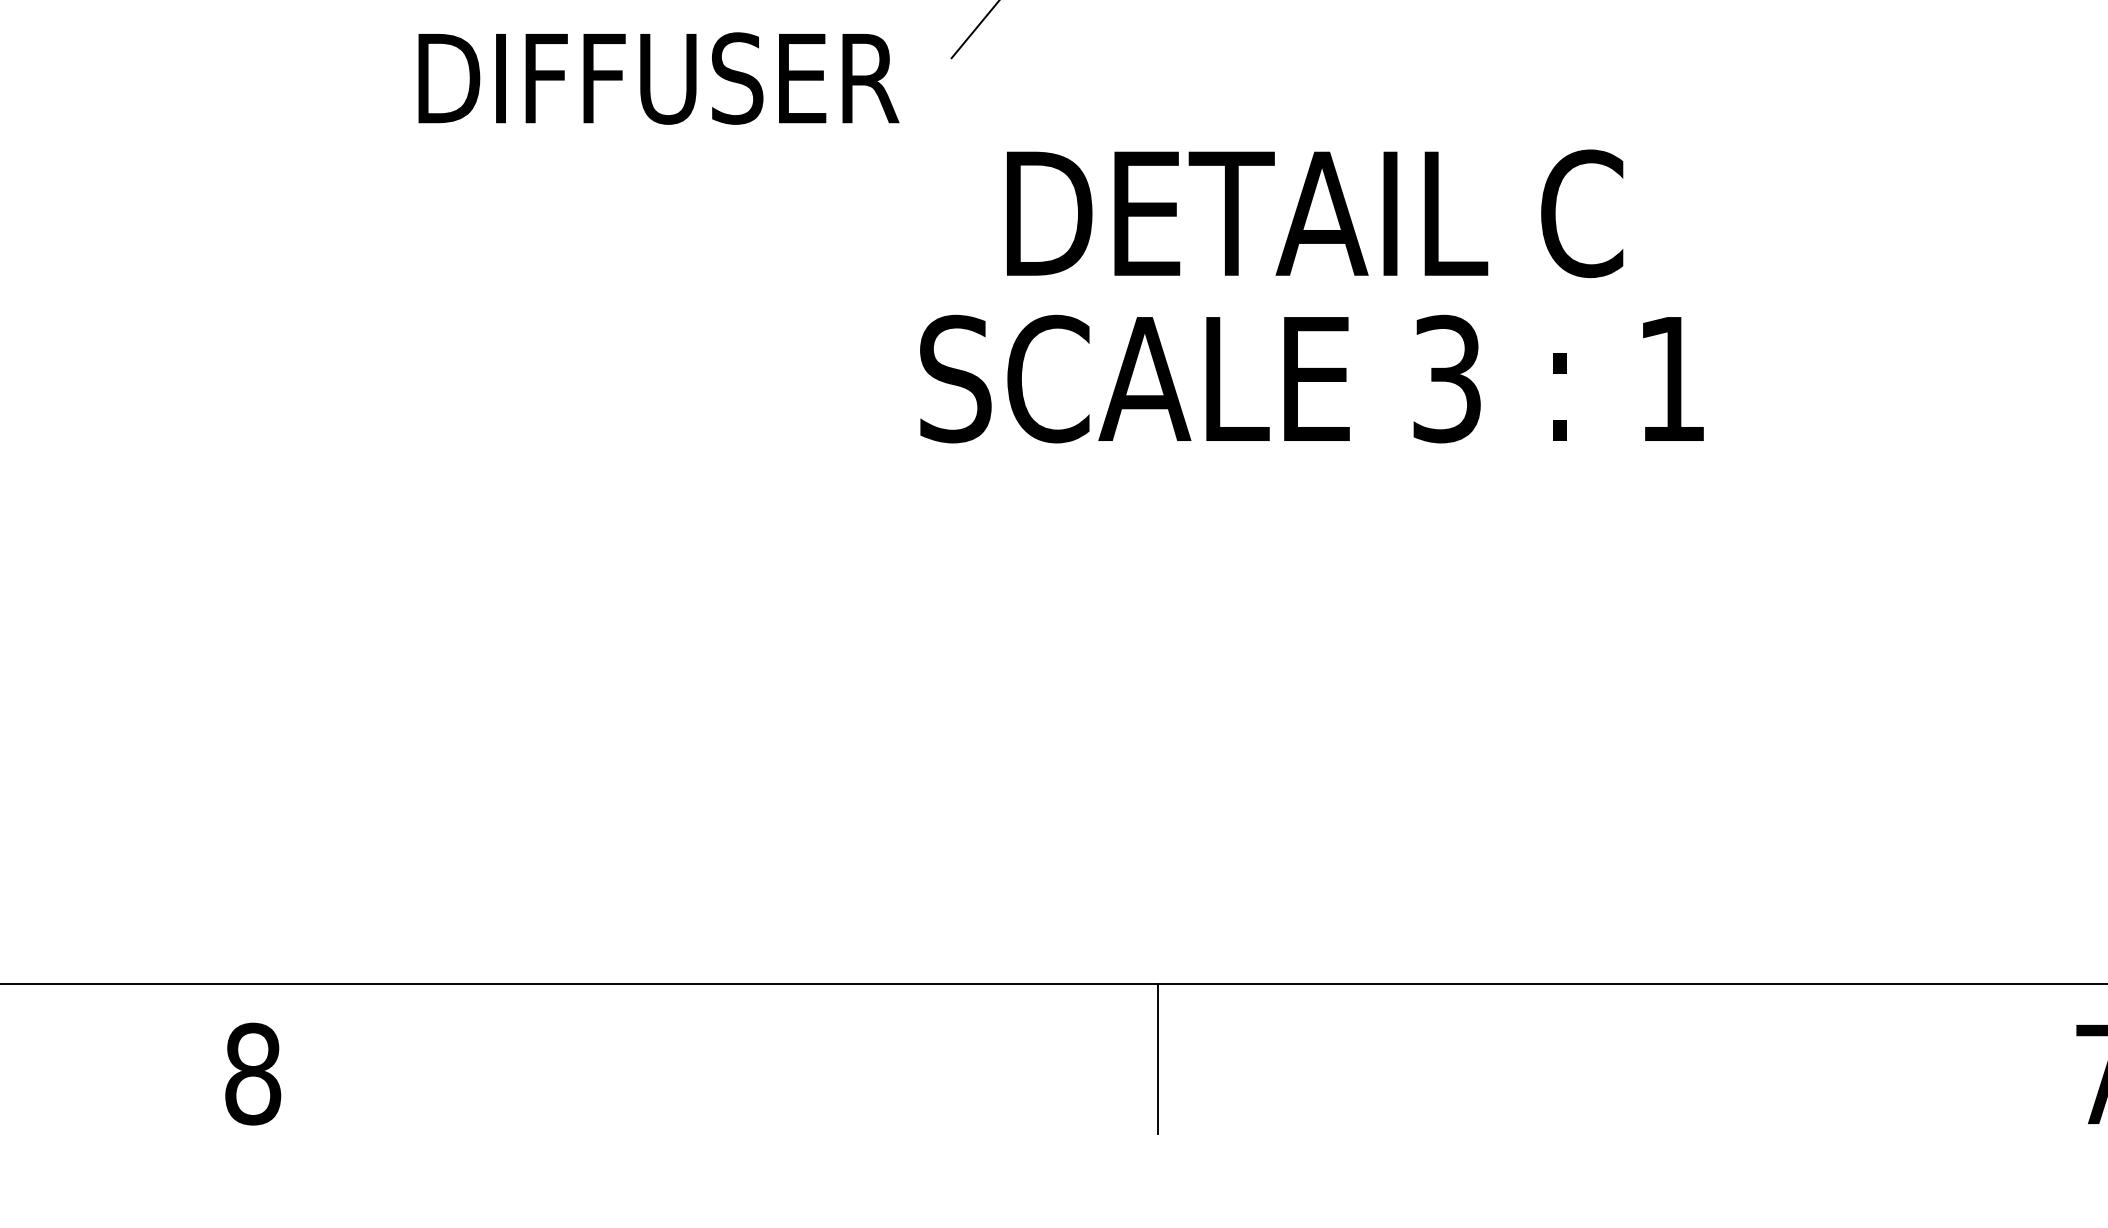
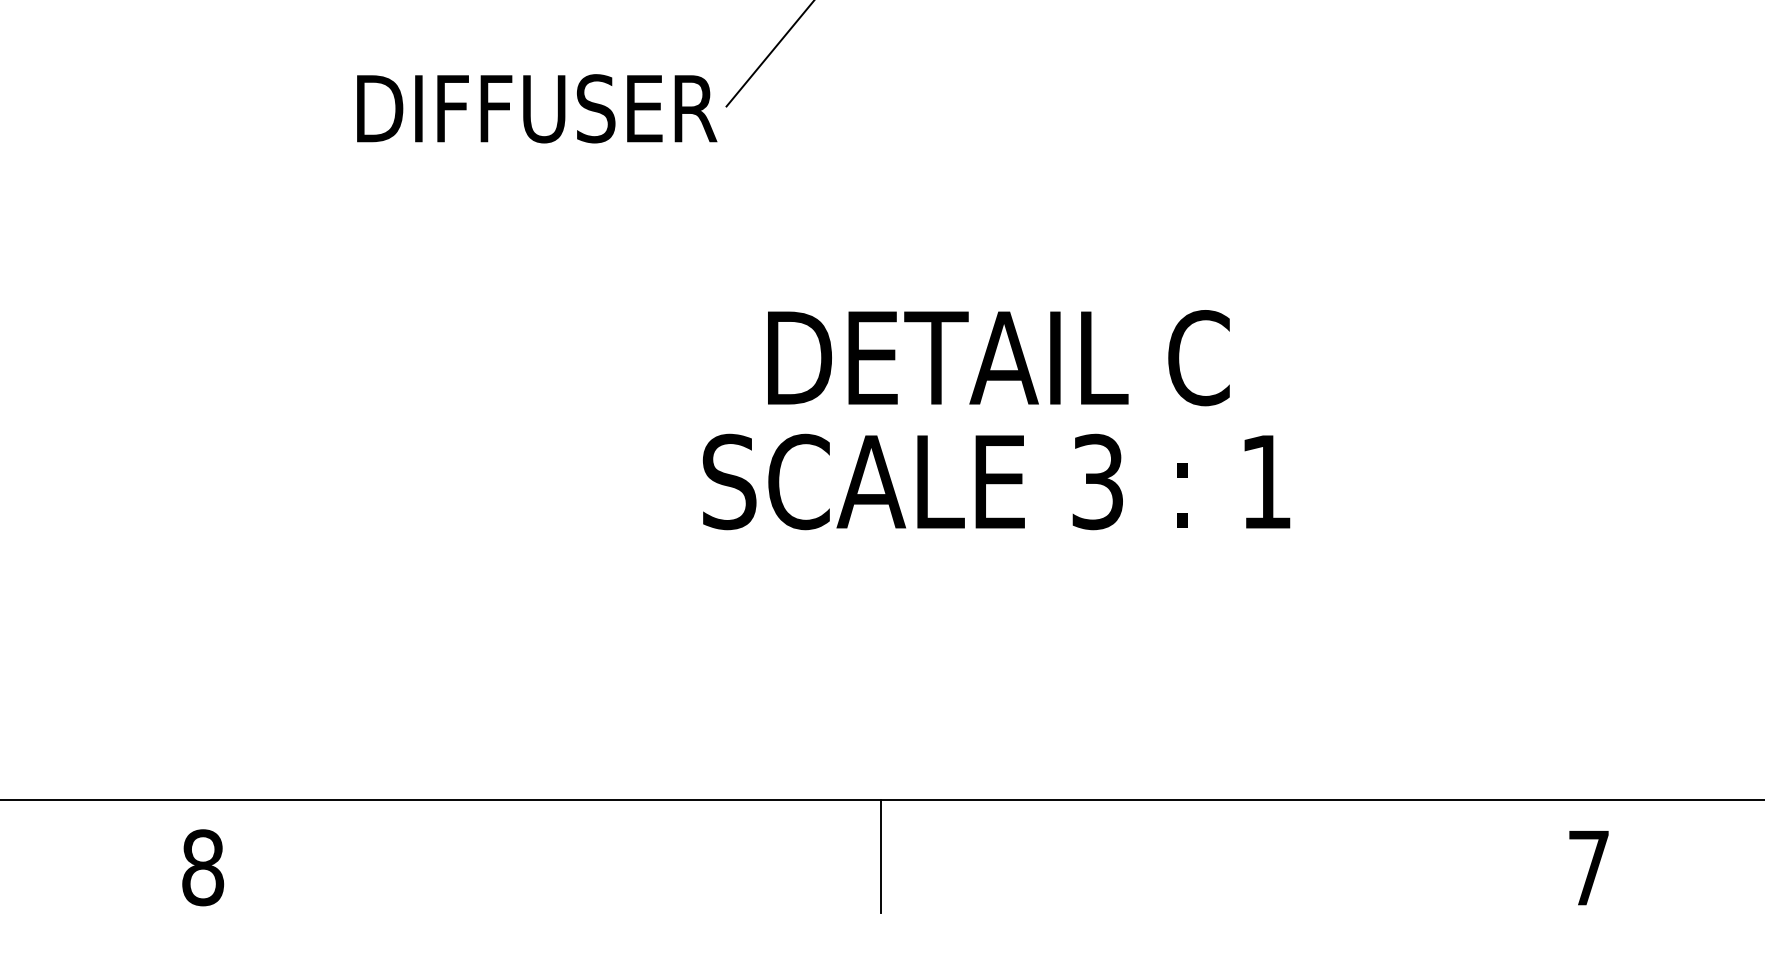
text: (659, 78) -> (537, 108), moved
text: (1311, 297) -> (996, 420), moved

